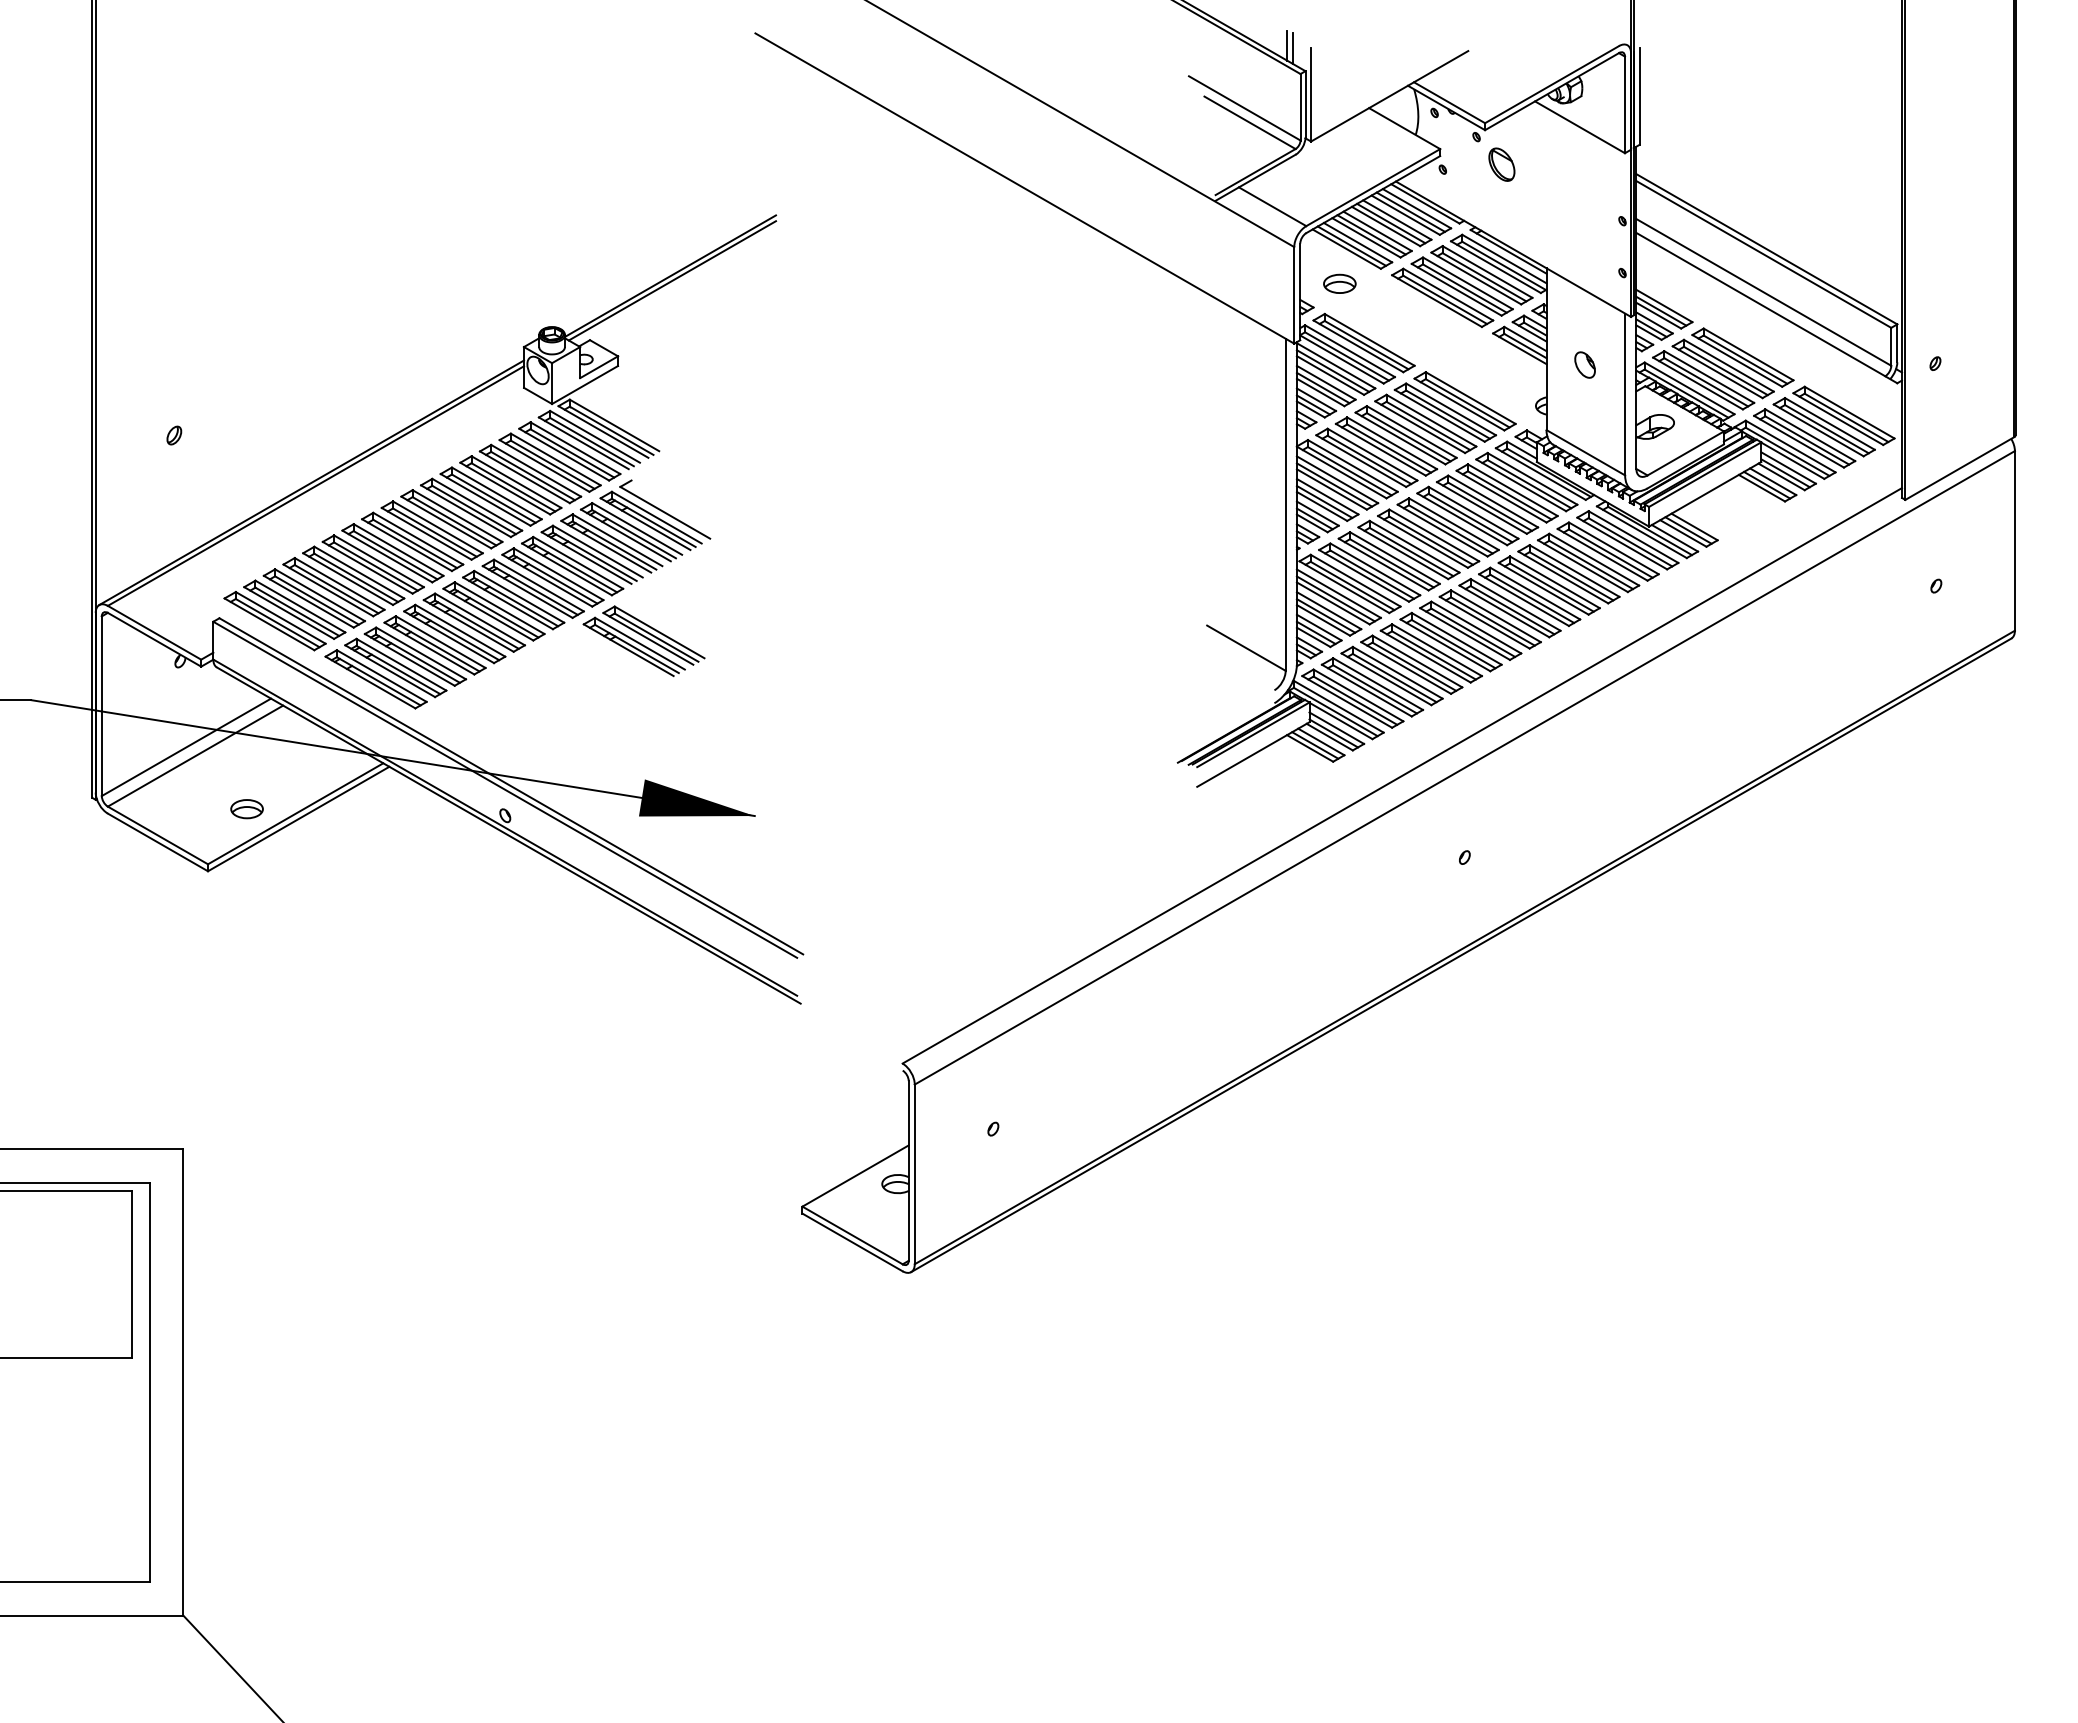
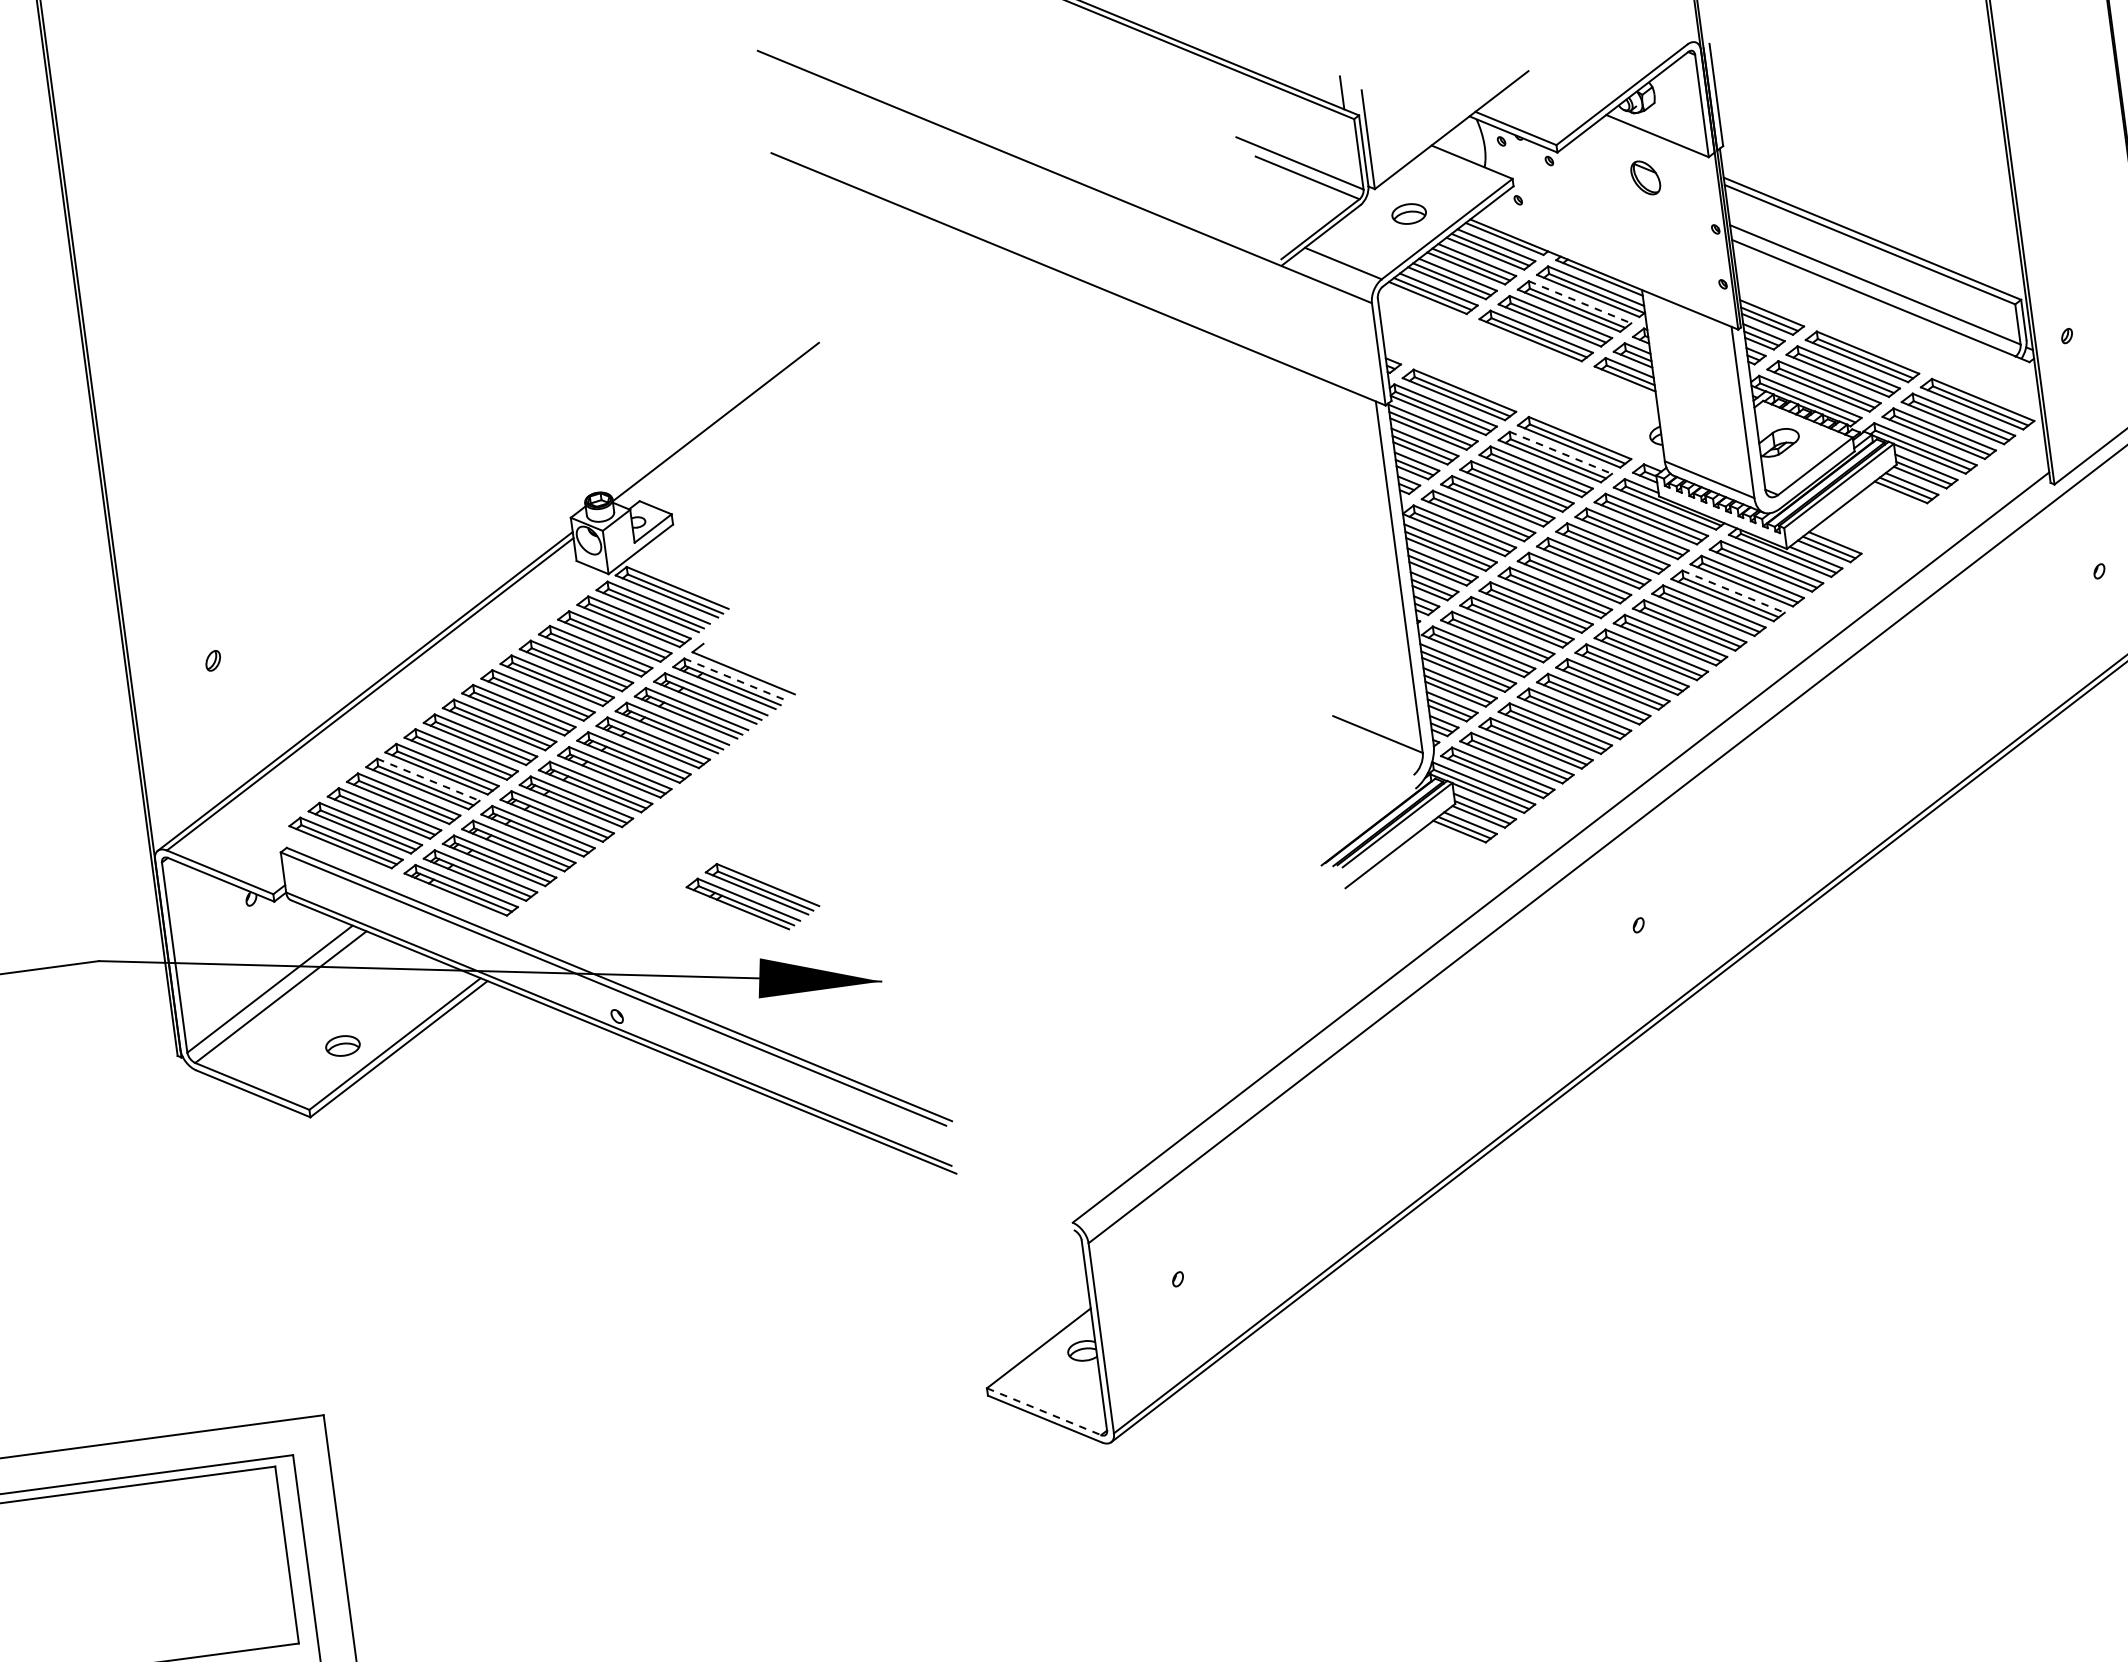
line: (1286, 45) -> (1335, 90), removed
part: (1501, 164) -> (1645, 177), moved
line: (1487, 272) -> (1580, 302), solid -> dashed
line: (672, 280) -> (718, 426), removed
part: (1339, 283) -> (1408, 213), moved
part: (1584, 364) -> (1695, 386), removed
line: (1451, 409) -> (1561, 452), solid -> dashed
line: (656, 517) -> (735, 679), solid -> dashed
line: (1594, 559) -> (1733, 591), solid -> dashed
line: (359, 572) -> (428, 779), solid -> dashed
part: (643, 641) -> (752, 896), moved
line: (852, 1235) -> (1043, 1411), solid -> dashed

